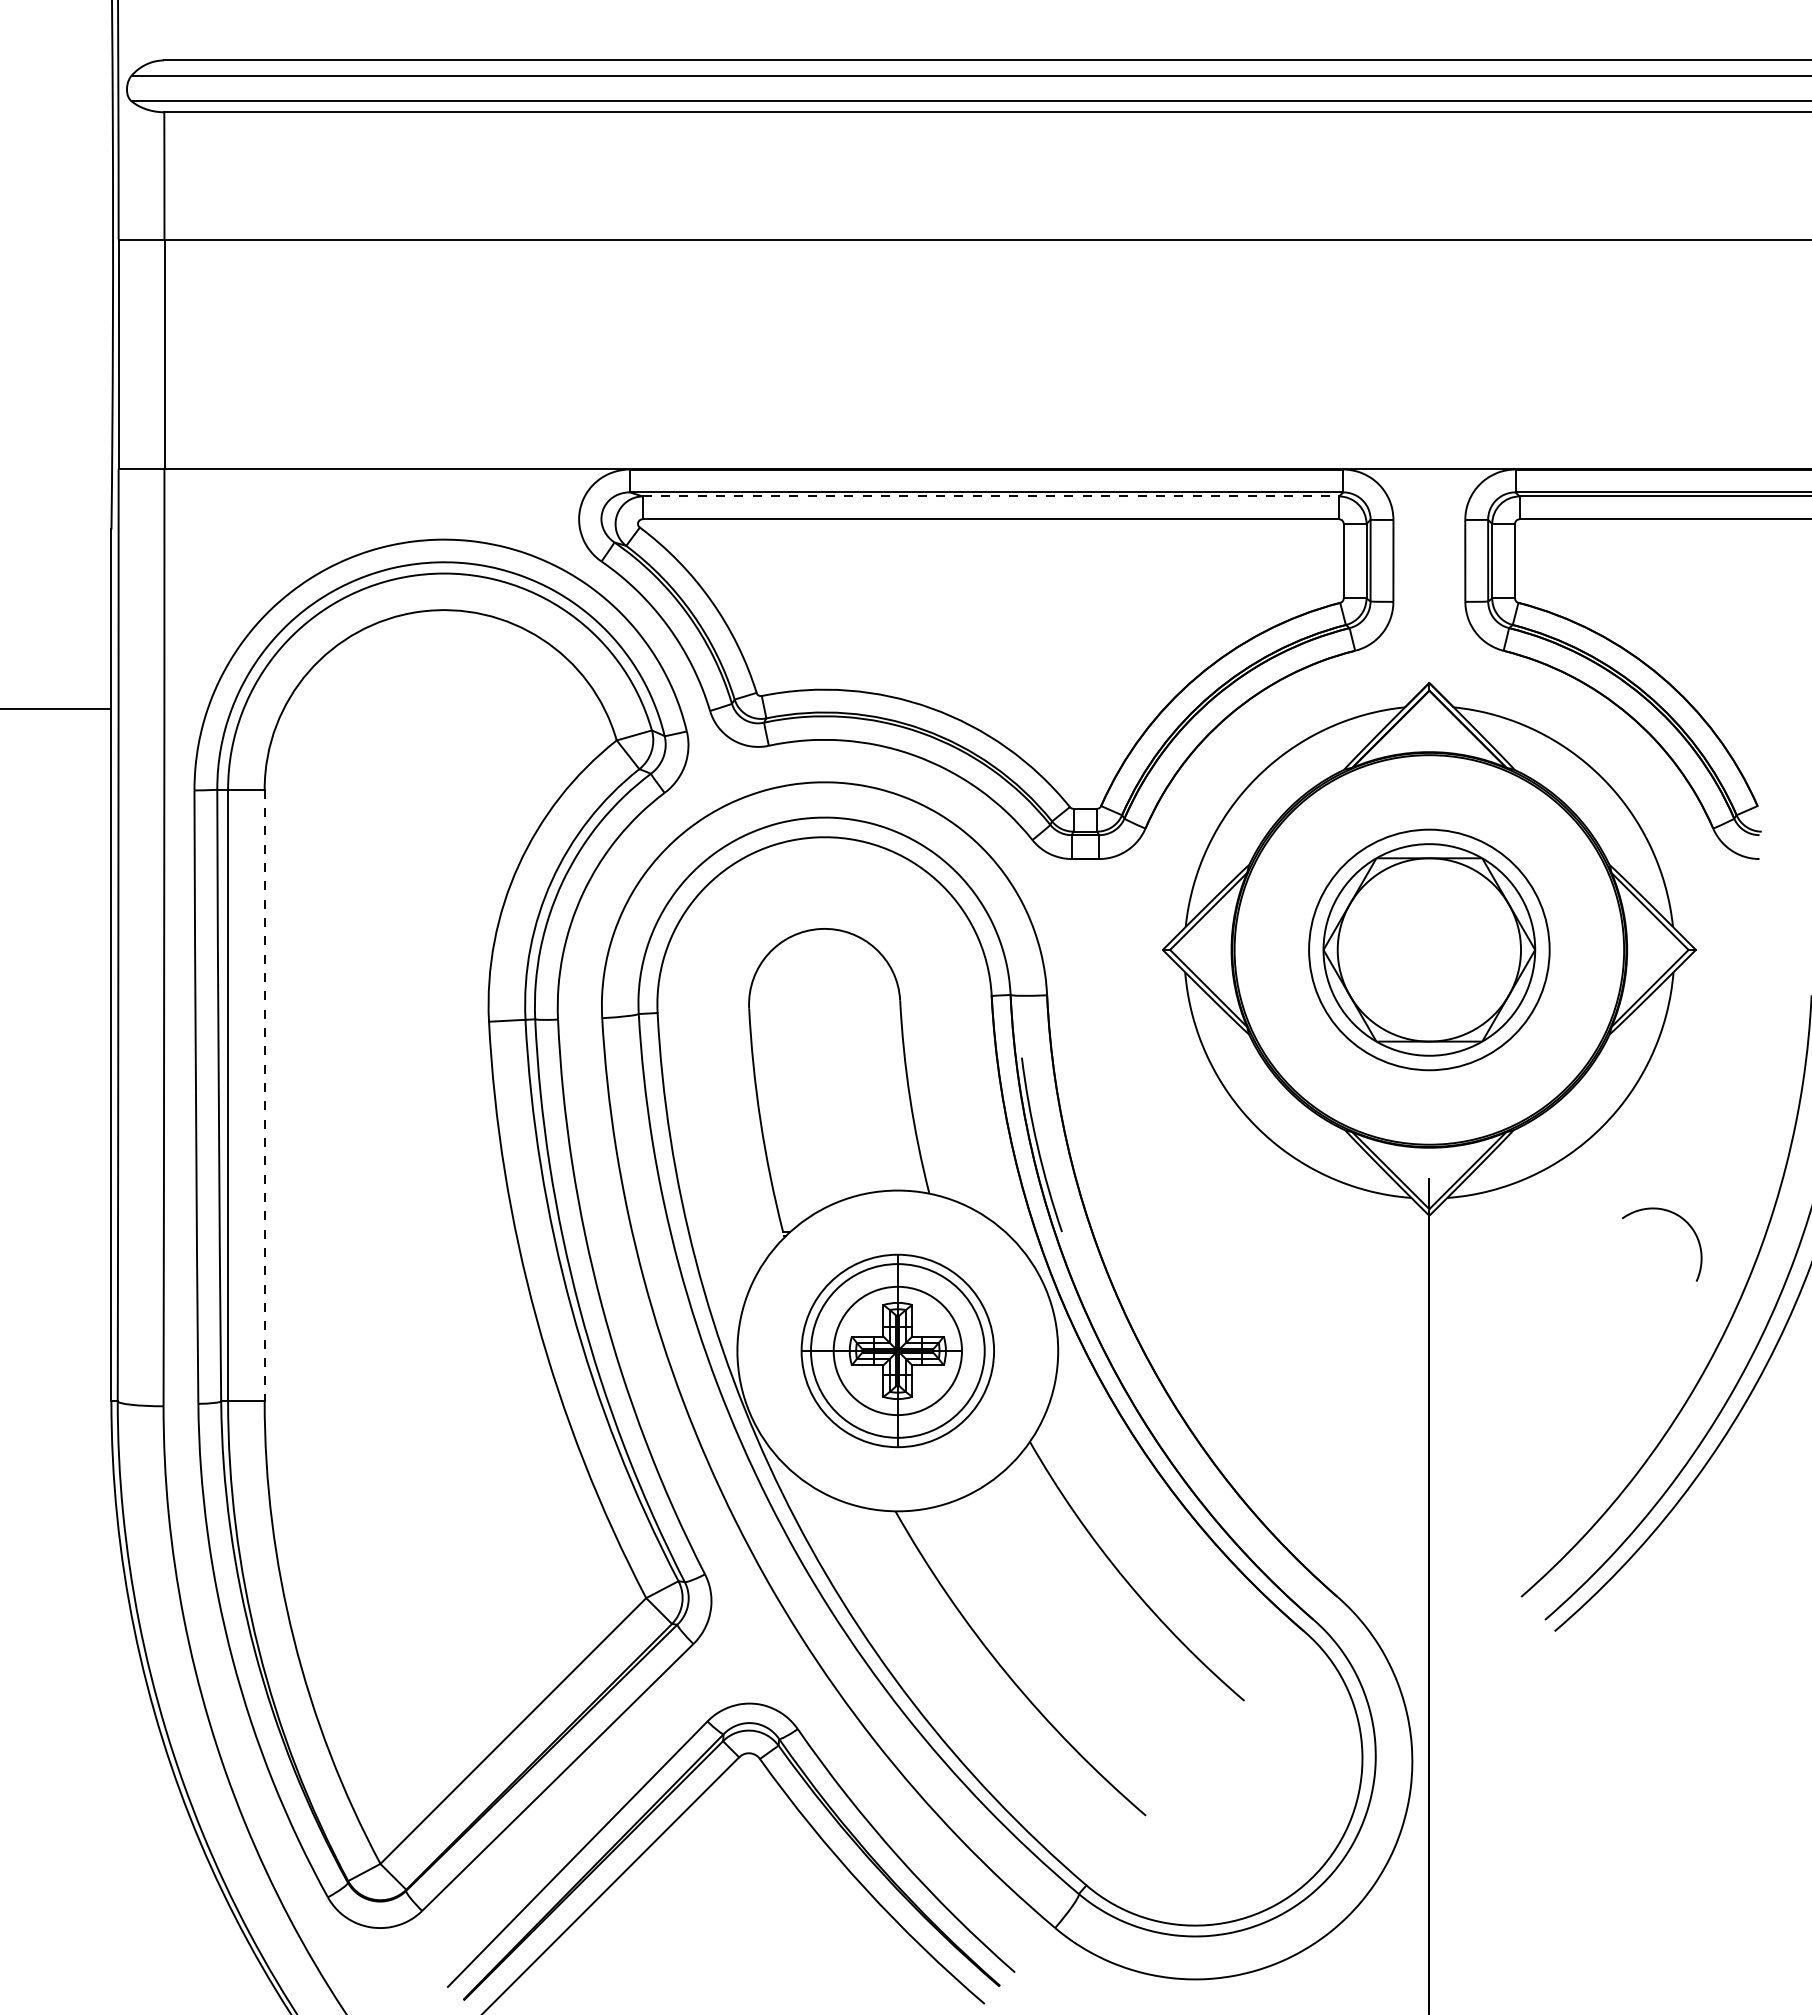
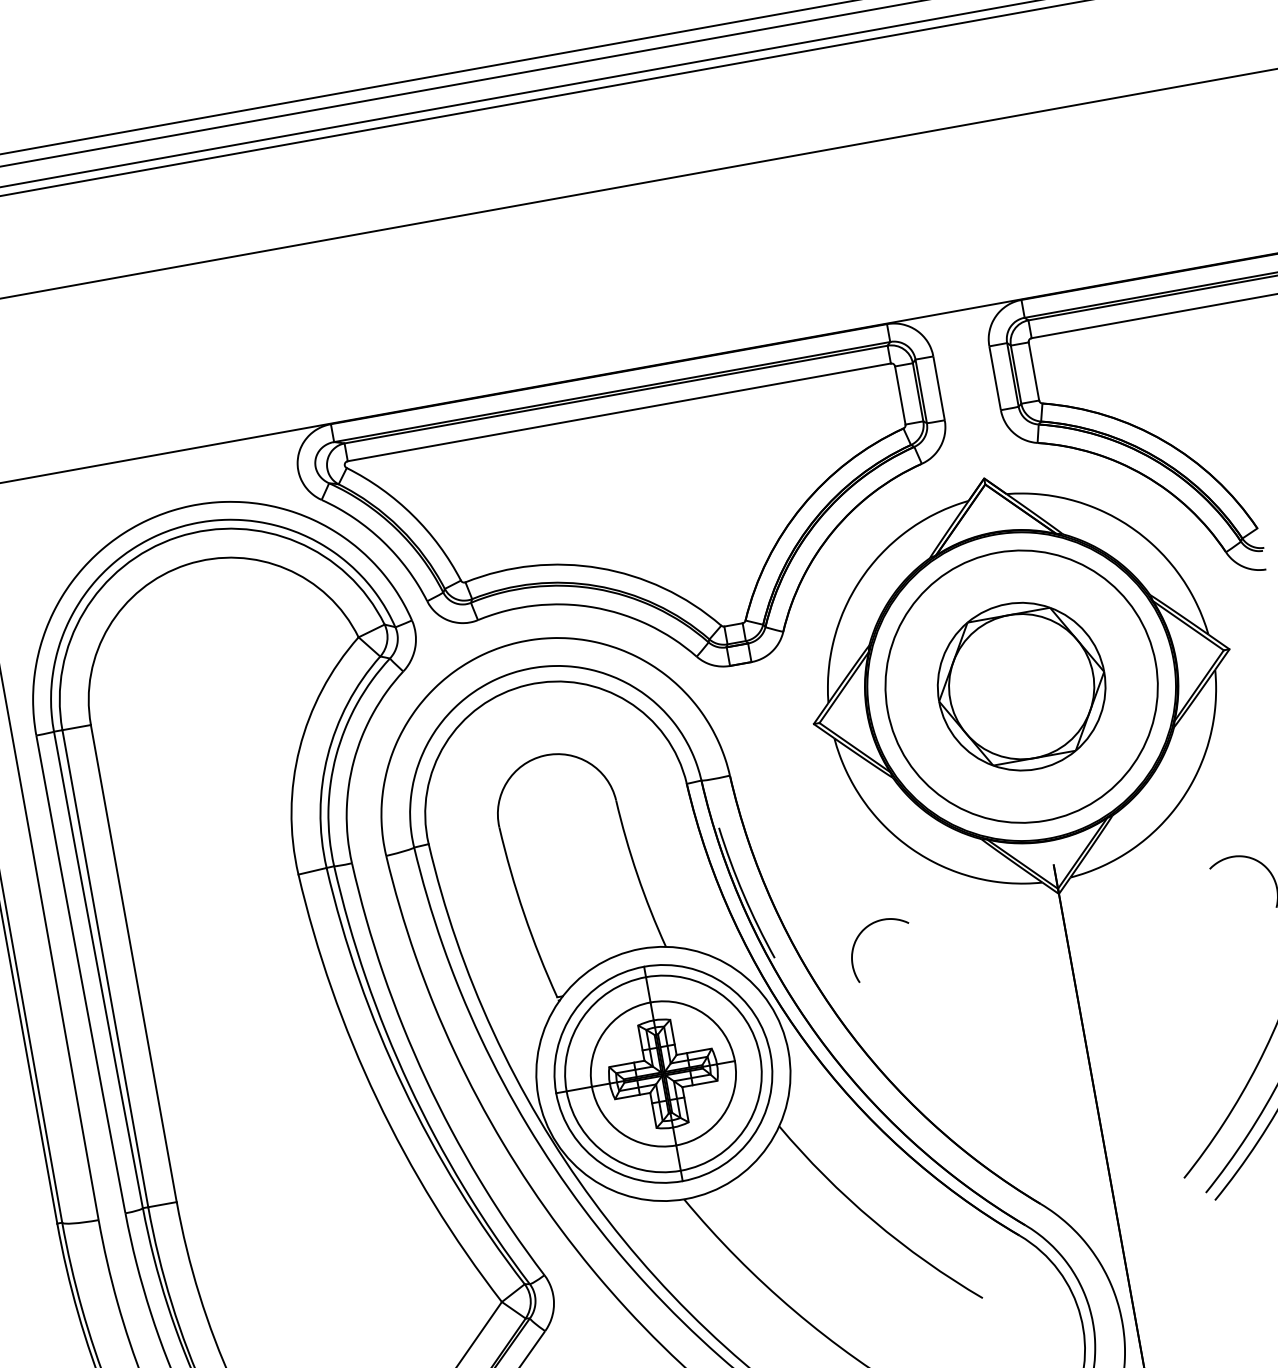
line: (991, 496) -> (616, 394), dashed -> solid
circle: (1429, 949) -> (1021, 686), size x1.43
line: (264, 1095) -> (133, 963), dashed -> solid
curve: (1174, 1221) -> (861, 934), added
part: (897, 1350) -> (663, 1073), size x1.43

